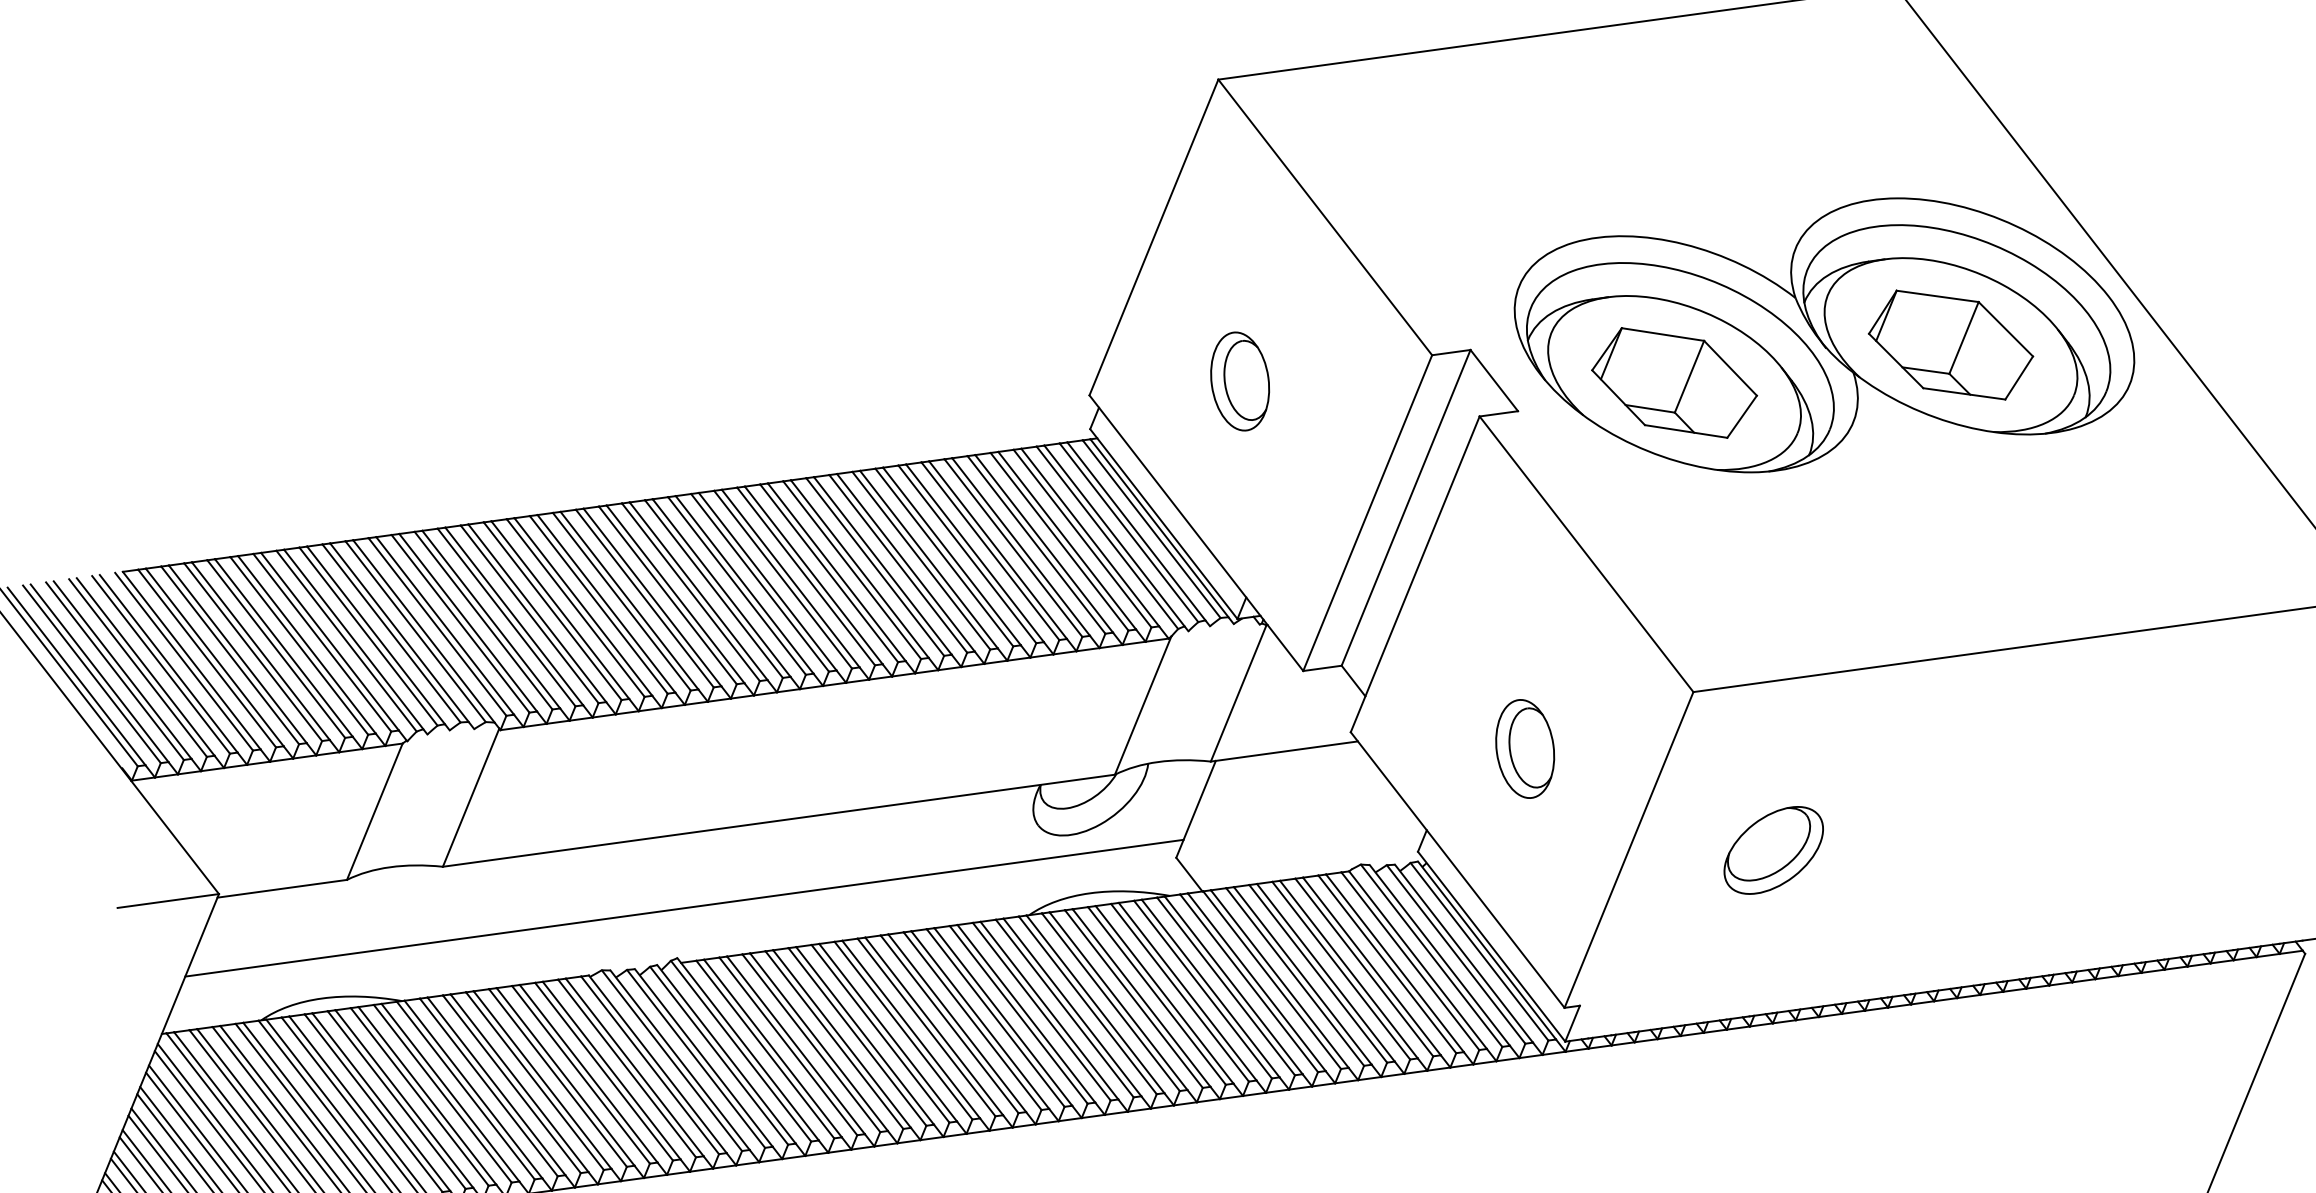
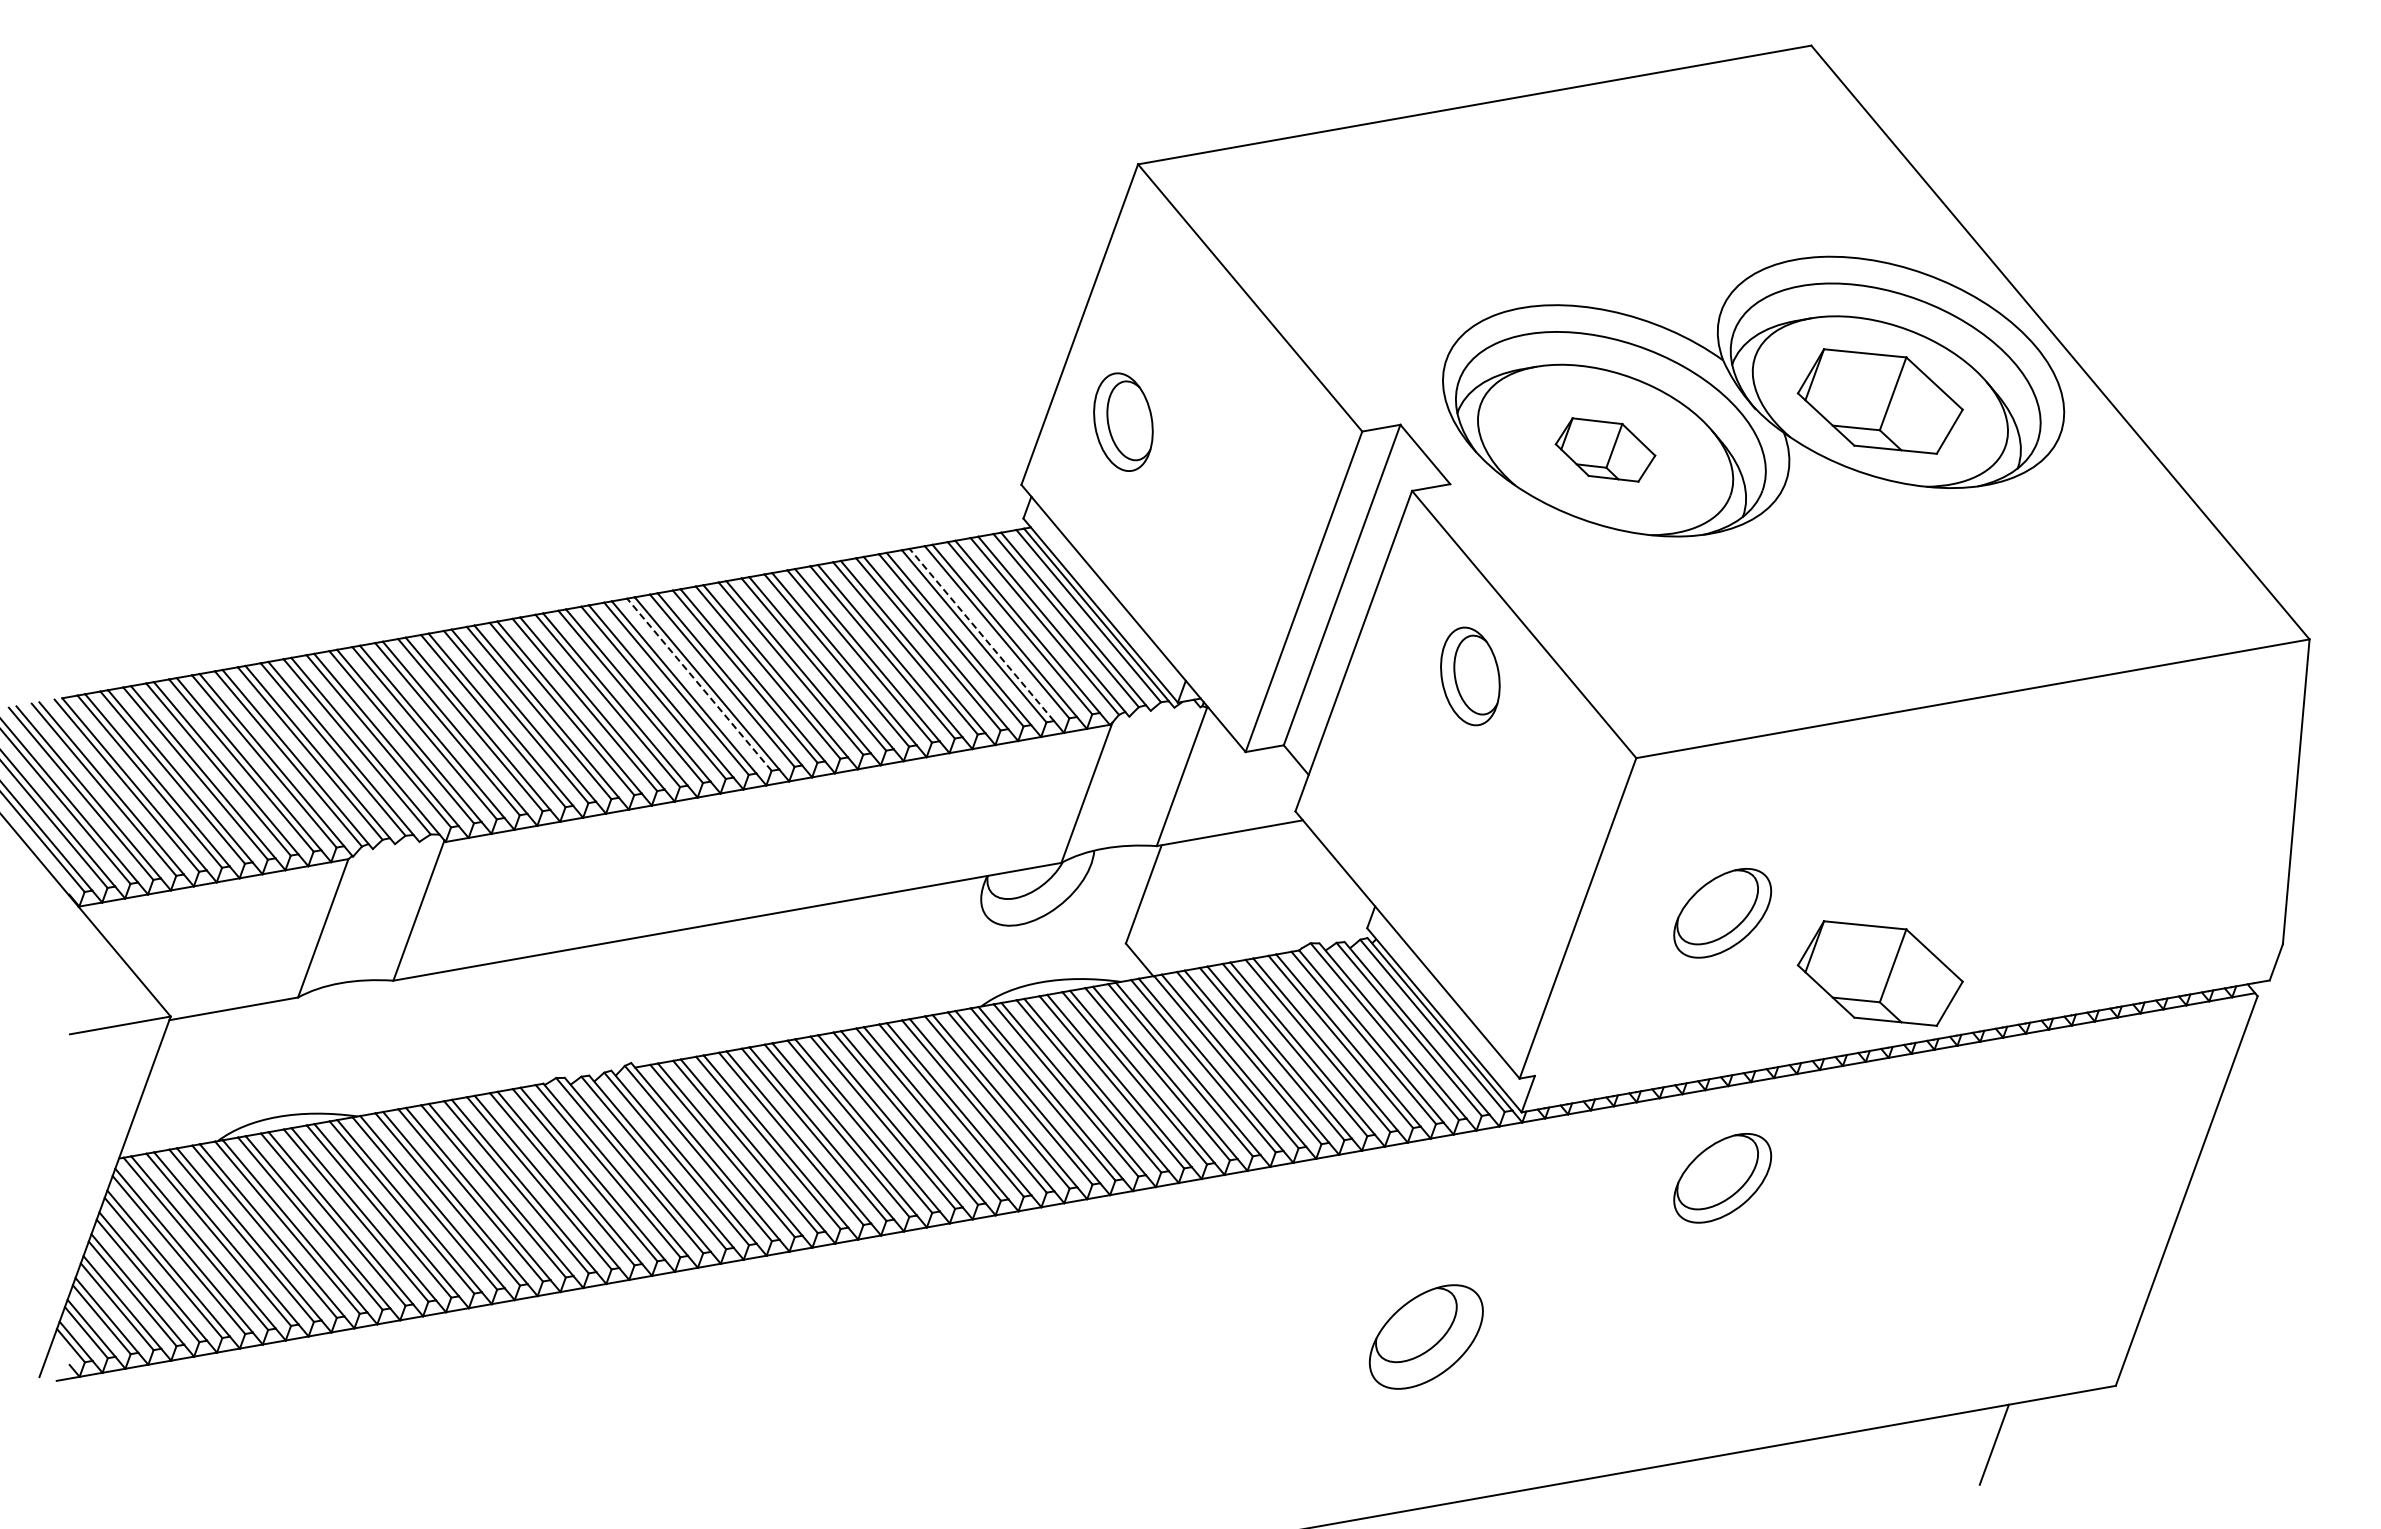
part: (1240, 380) -> (1123, 421), moved
part: (1674, 382) -> (1605, 449), size x0.6
line: (1043, 543) -> (981, 634), solid -> dashed
line: (760, 582) -> (699, 684), solid -> dashed
part: (1525, 749) -> (1470, 676), moved
line: (684, 907) -> (636, 1012), removed
part: (1928, 916) -> (1879, 973), added
part: (1763, 1115) -> (1722, 1178), added

